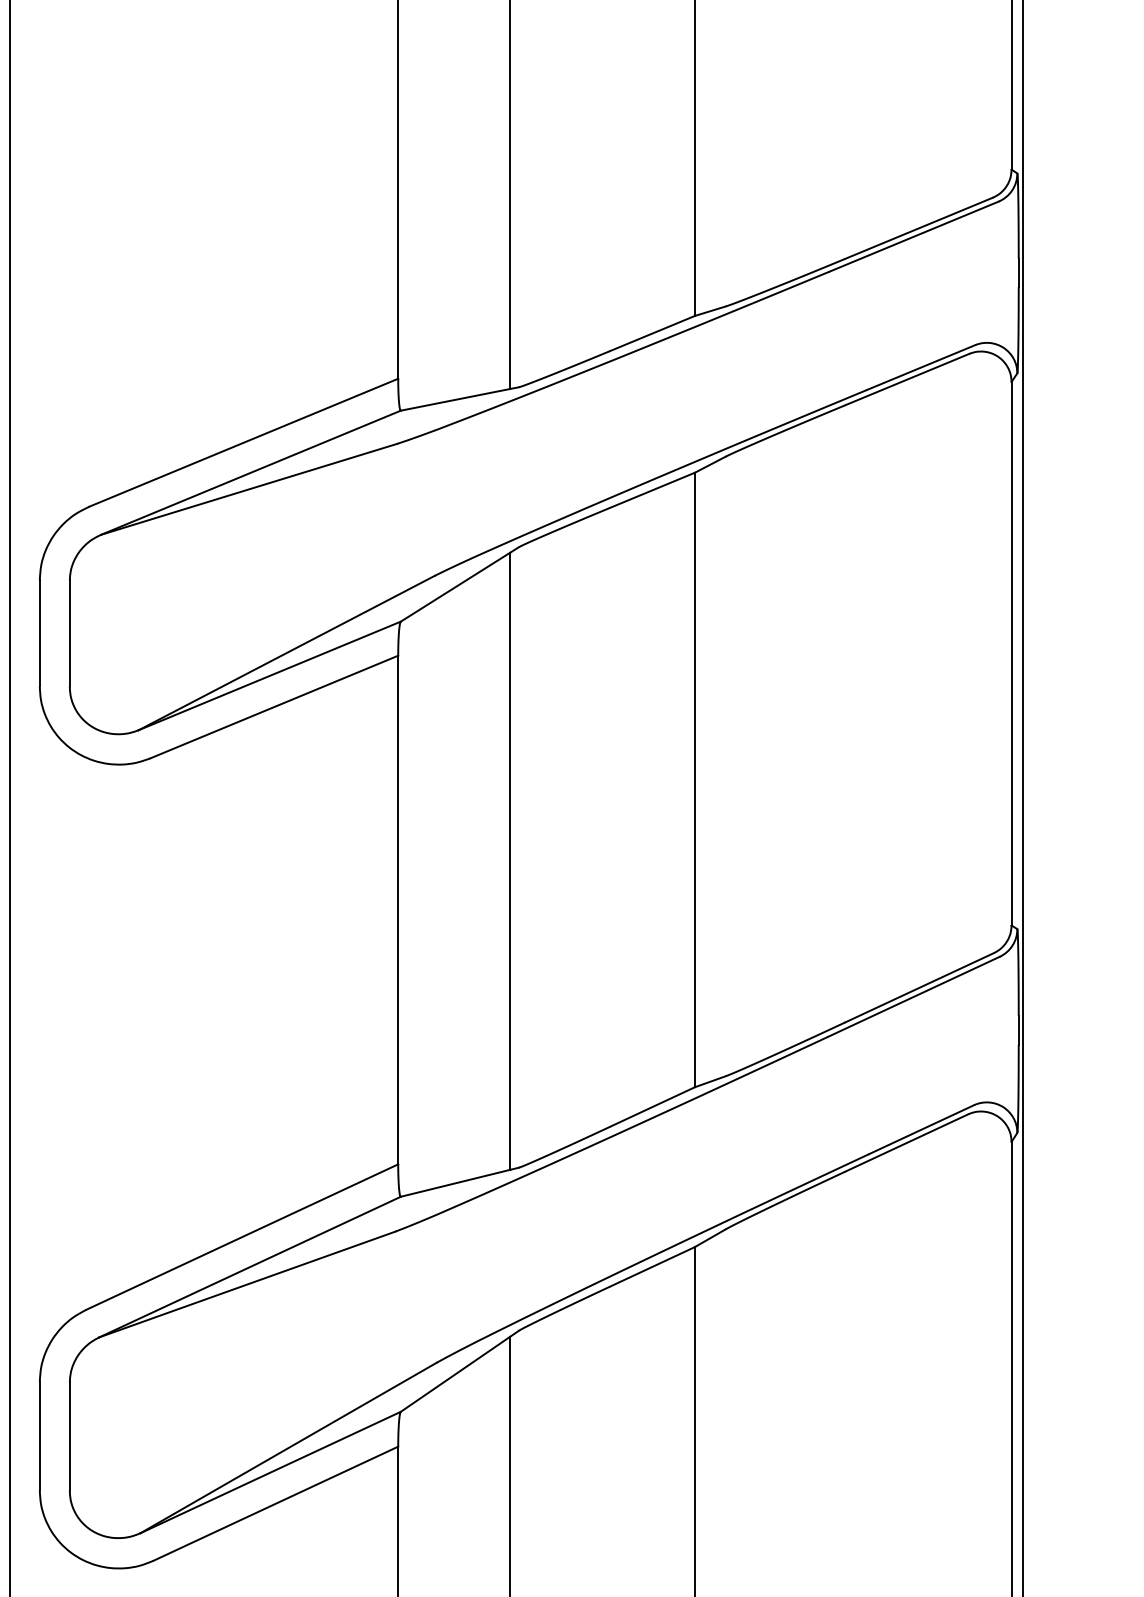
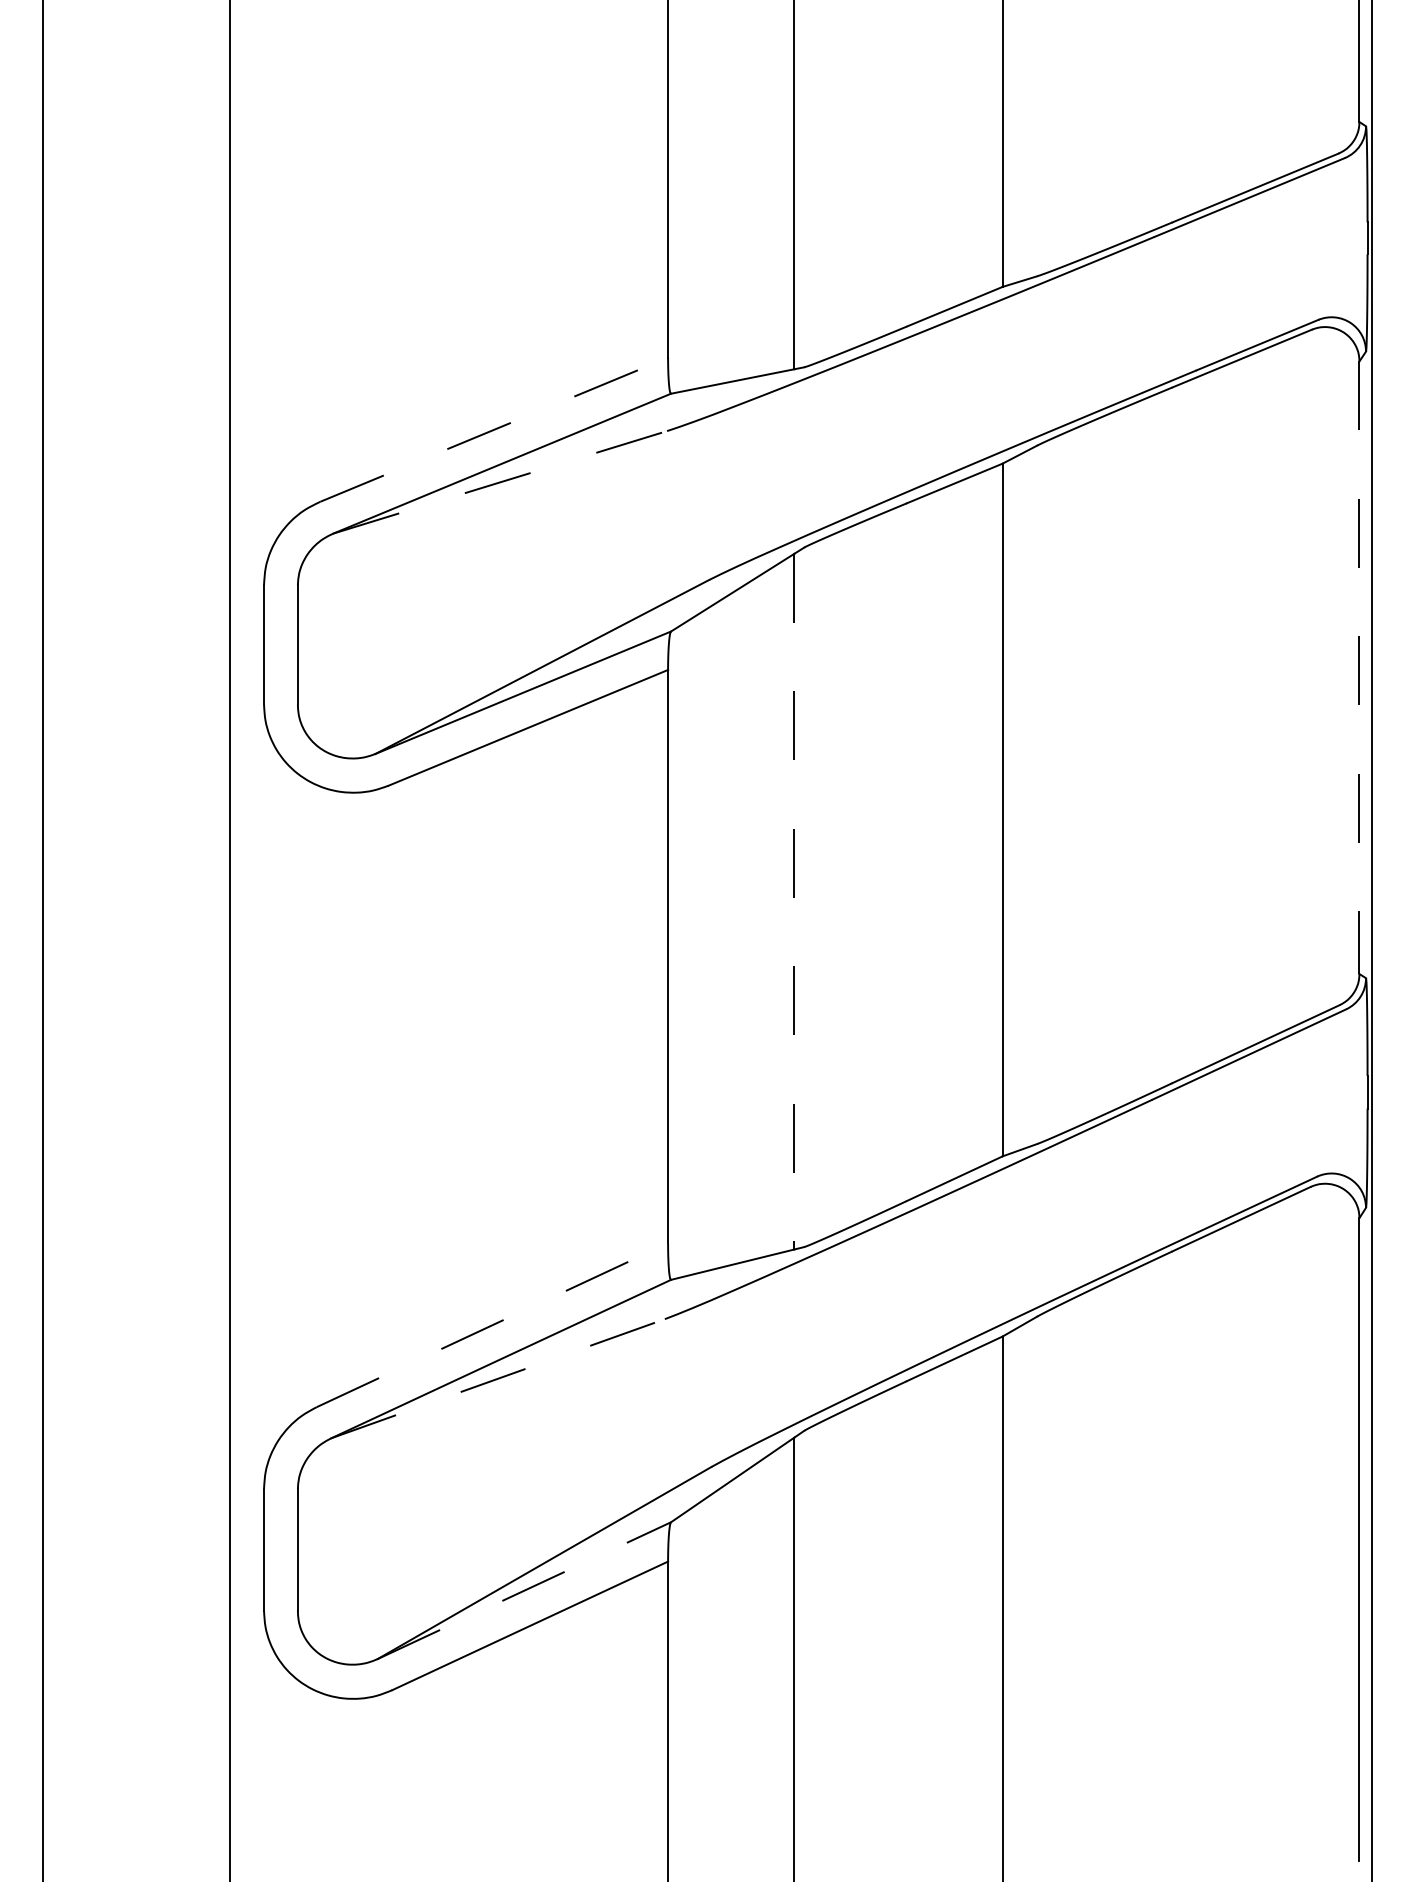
line: (244, 442) -> (494, 429), solid -> dashed
line: (249, 489) -> (500, 482), solid -> dashed
line: (1011, 654) -> (1359, 668), solid -> dashed
line: (510, 861) -> (794, 901), solid -> dashed
line: (242, 1237) -> (492, 1325), solid -> dashed
line: (247, 1284) -> (498, 1378), solid -> dashed
line: (270, 1472) -> (524, 1590), solid -> dashed

